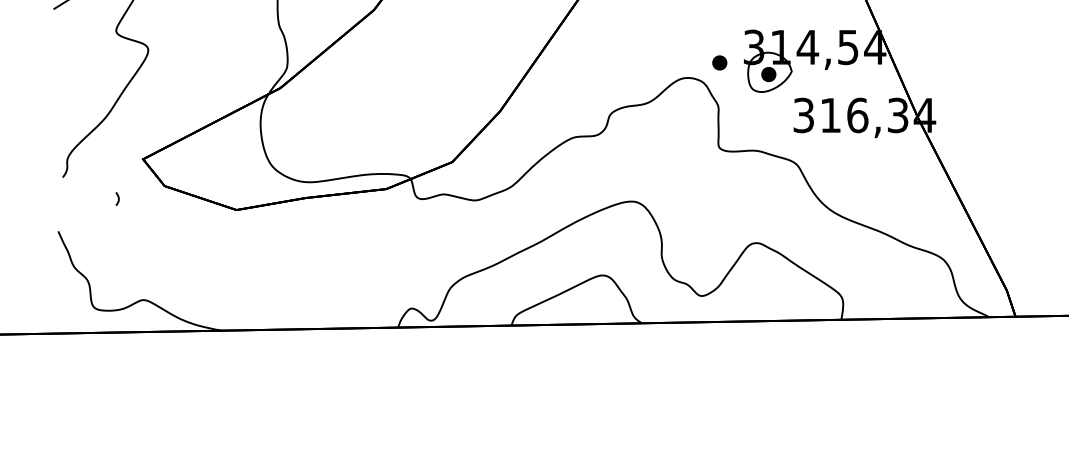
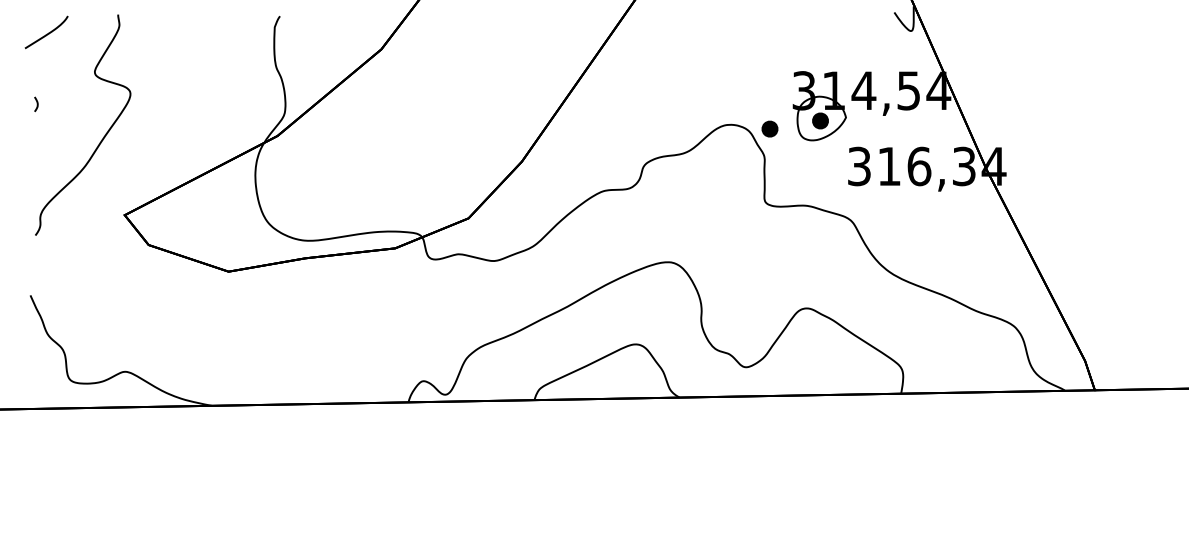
part: (719, 62) -> (769, 128), moved
curve: (117, 199) -> (36, 104), moved

